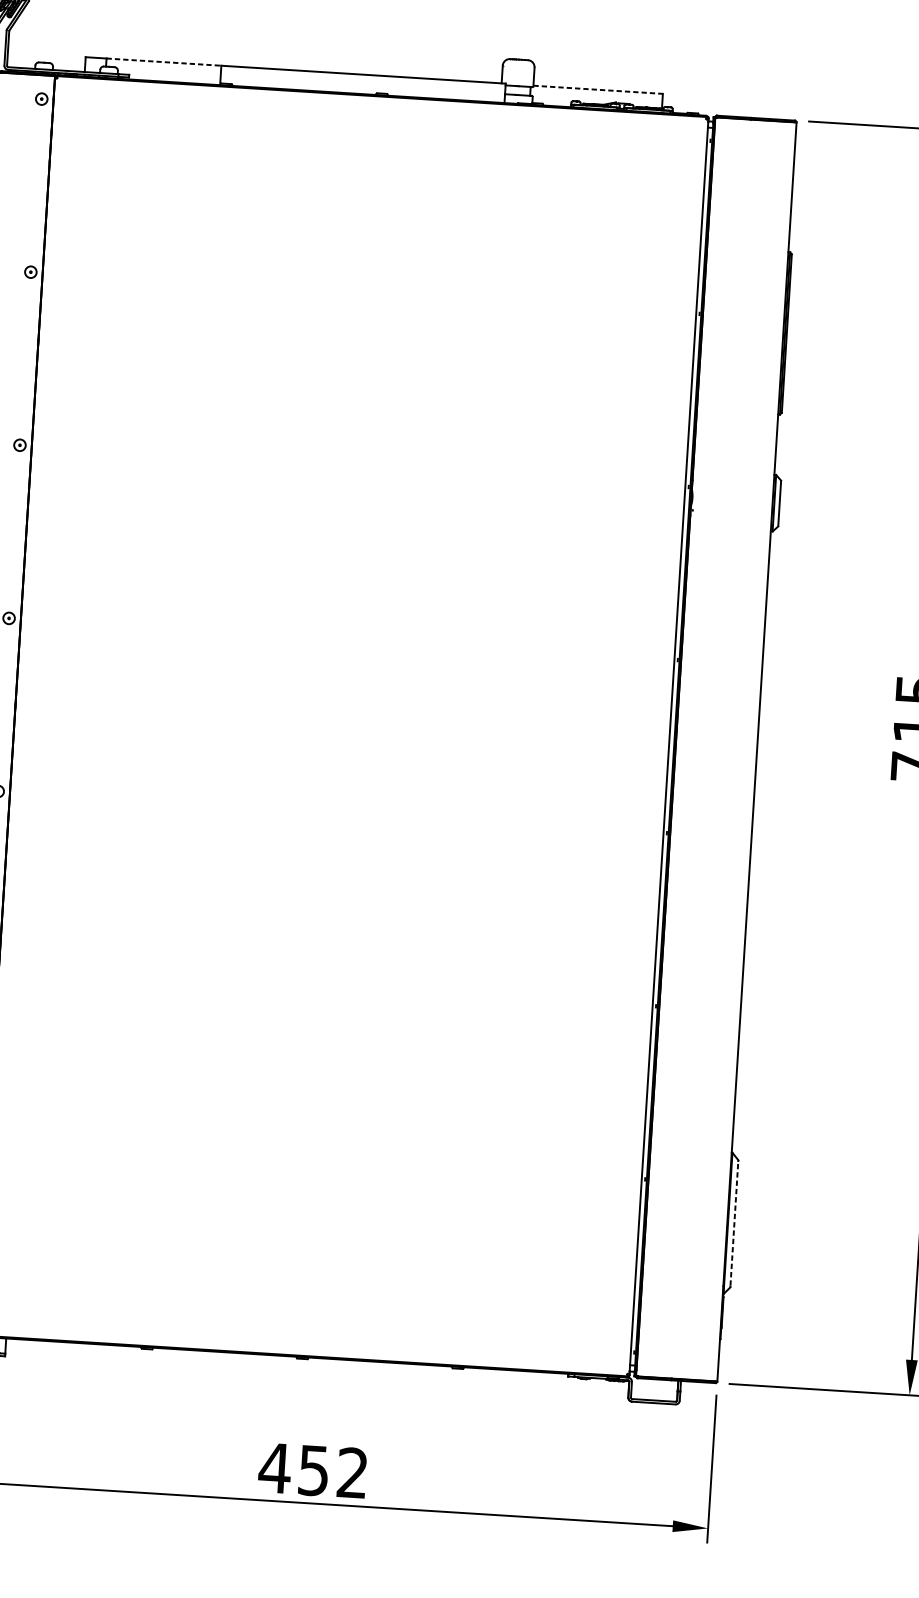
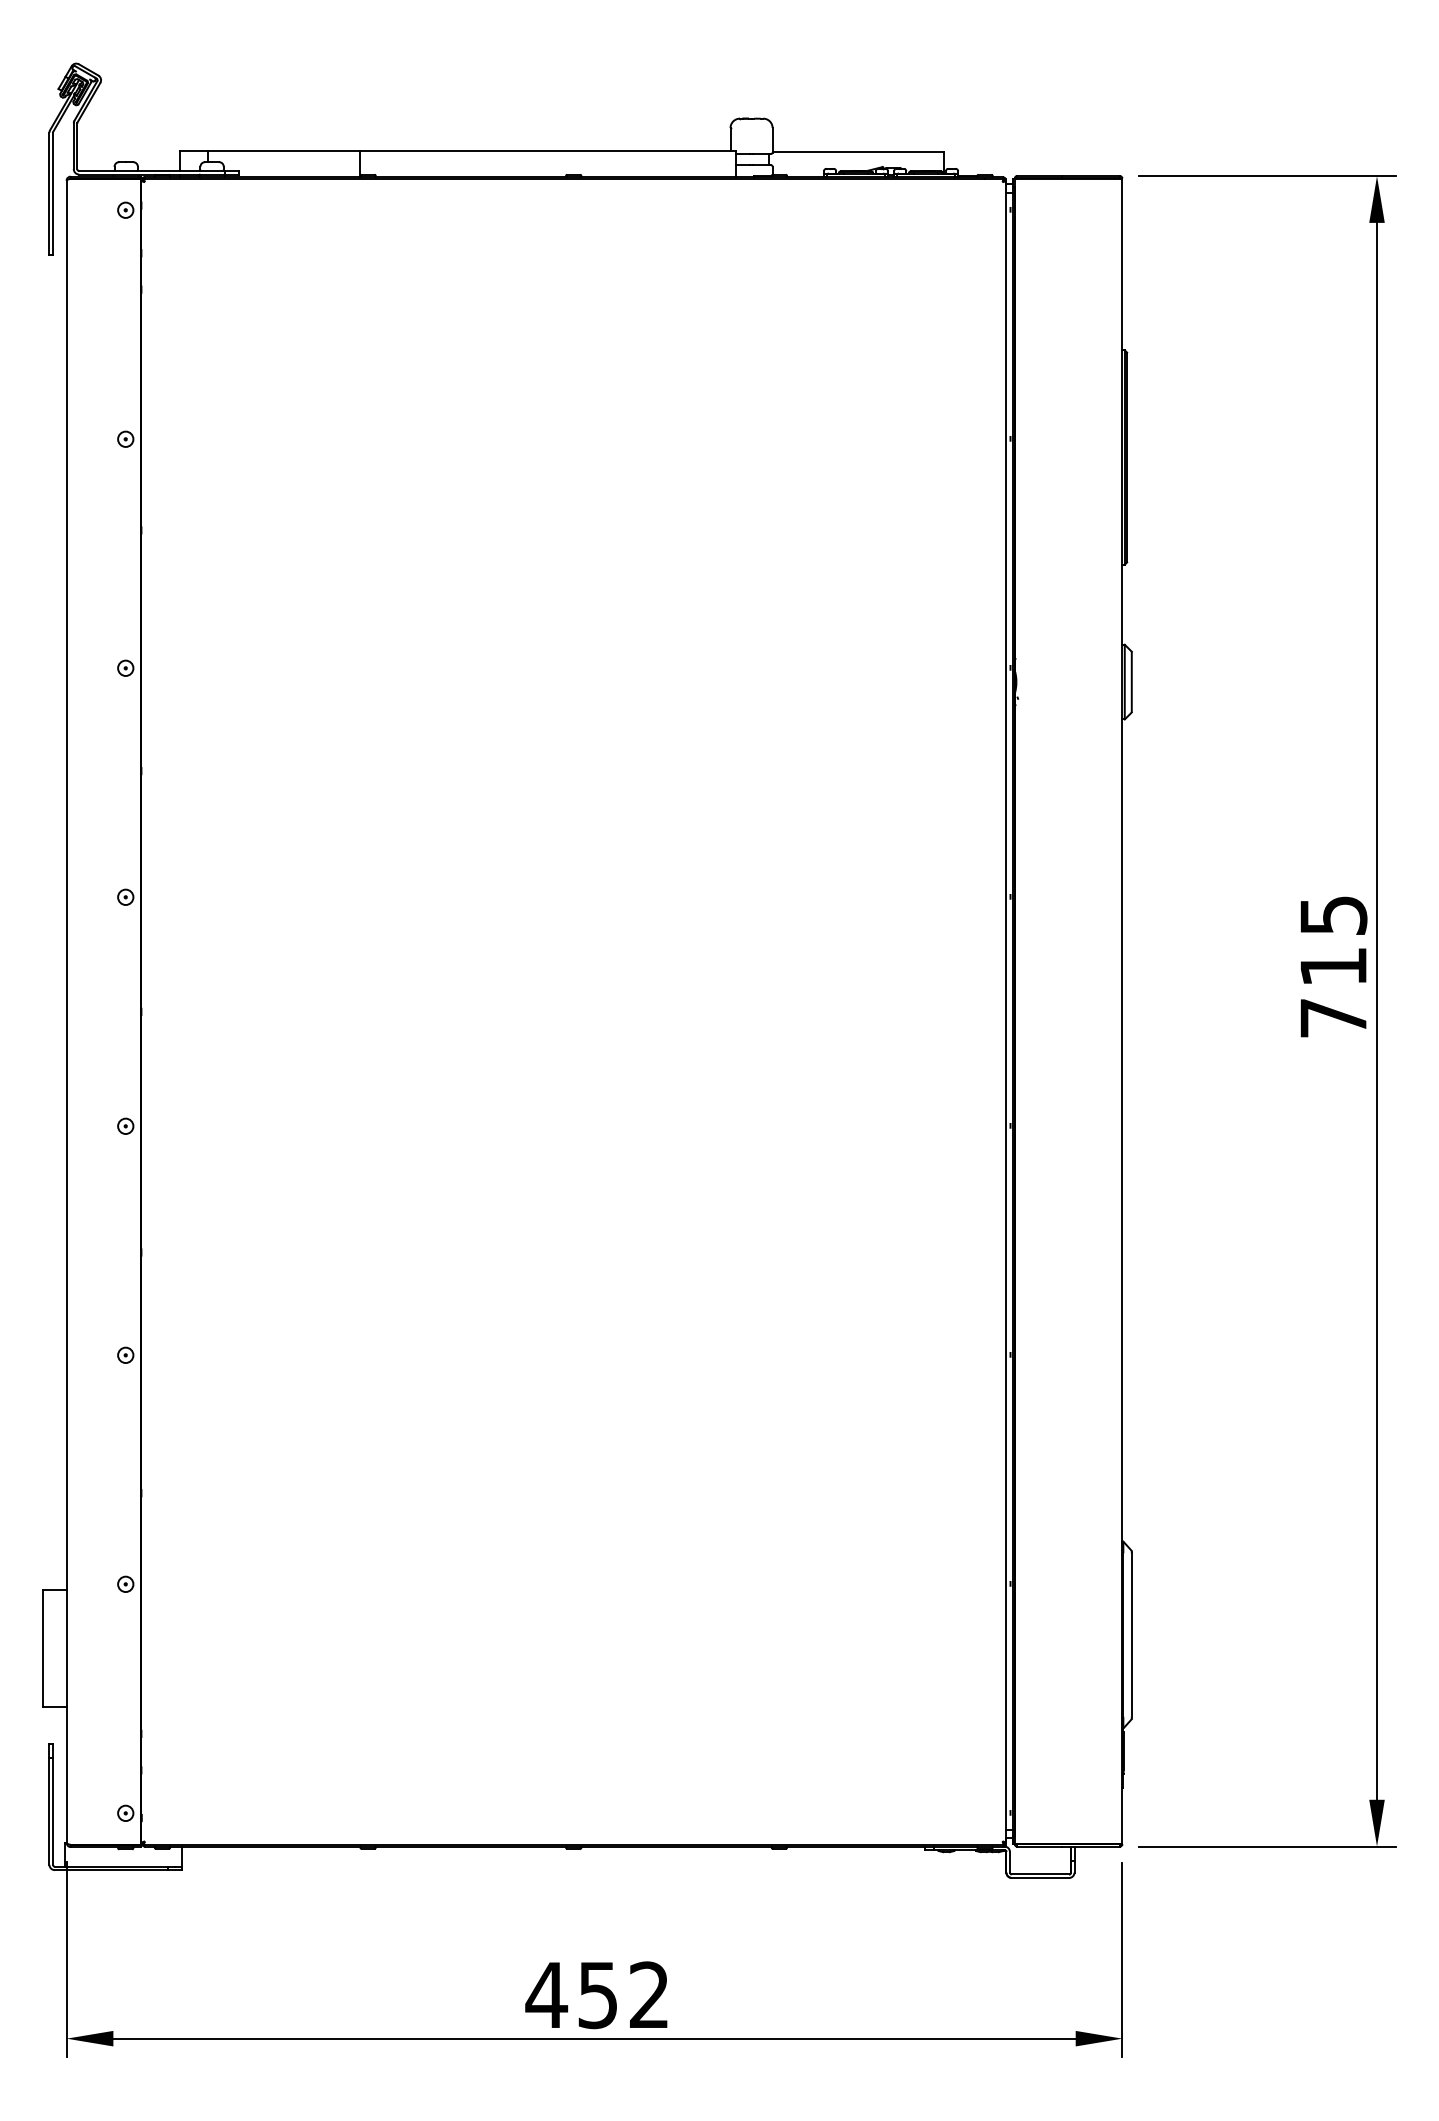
line: (163, 62) -> (283, 151), dashed -> solid
line: (598, 89) -> (858, 151), dashed -> solid
line: (734, 1224) -> (1131, 1635), dashed -> solid

